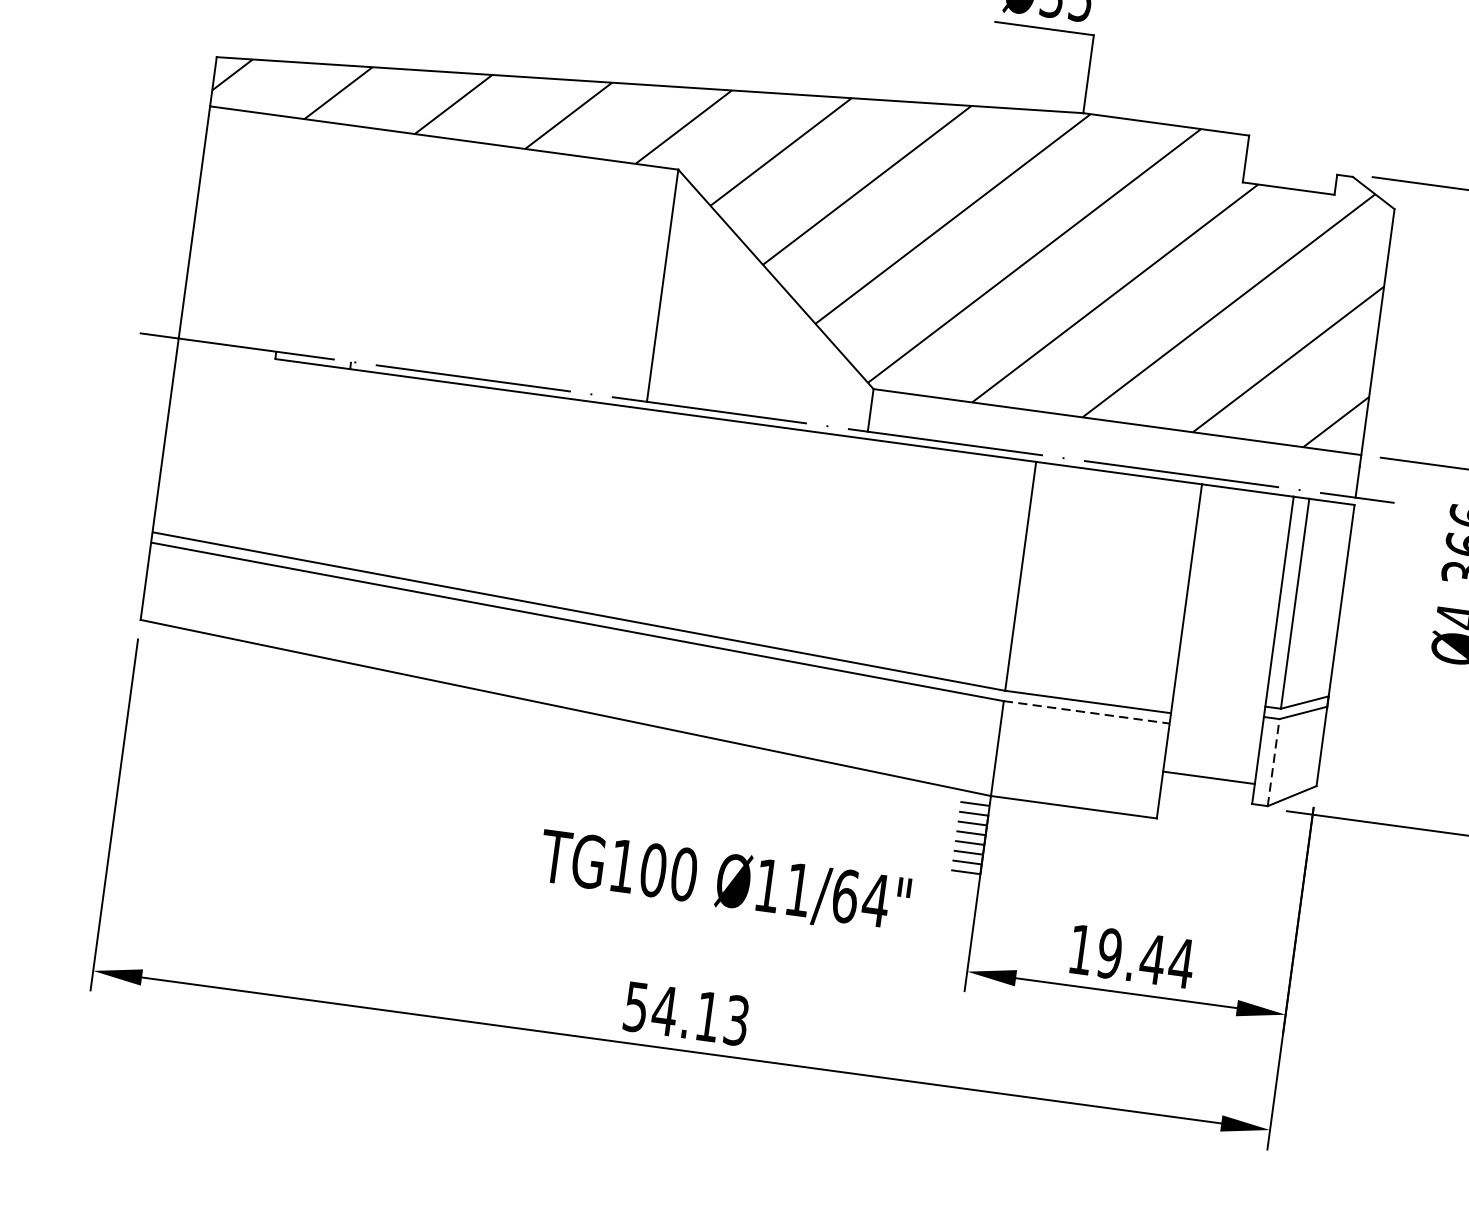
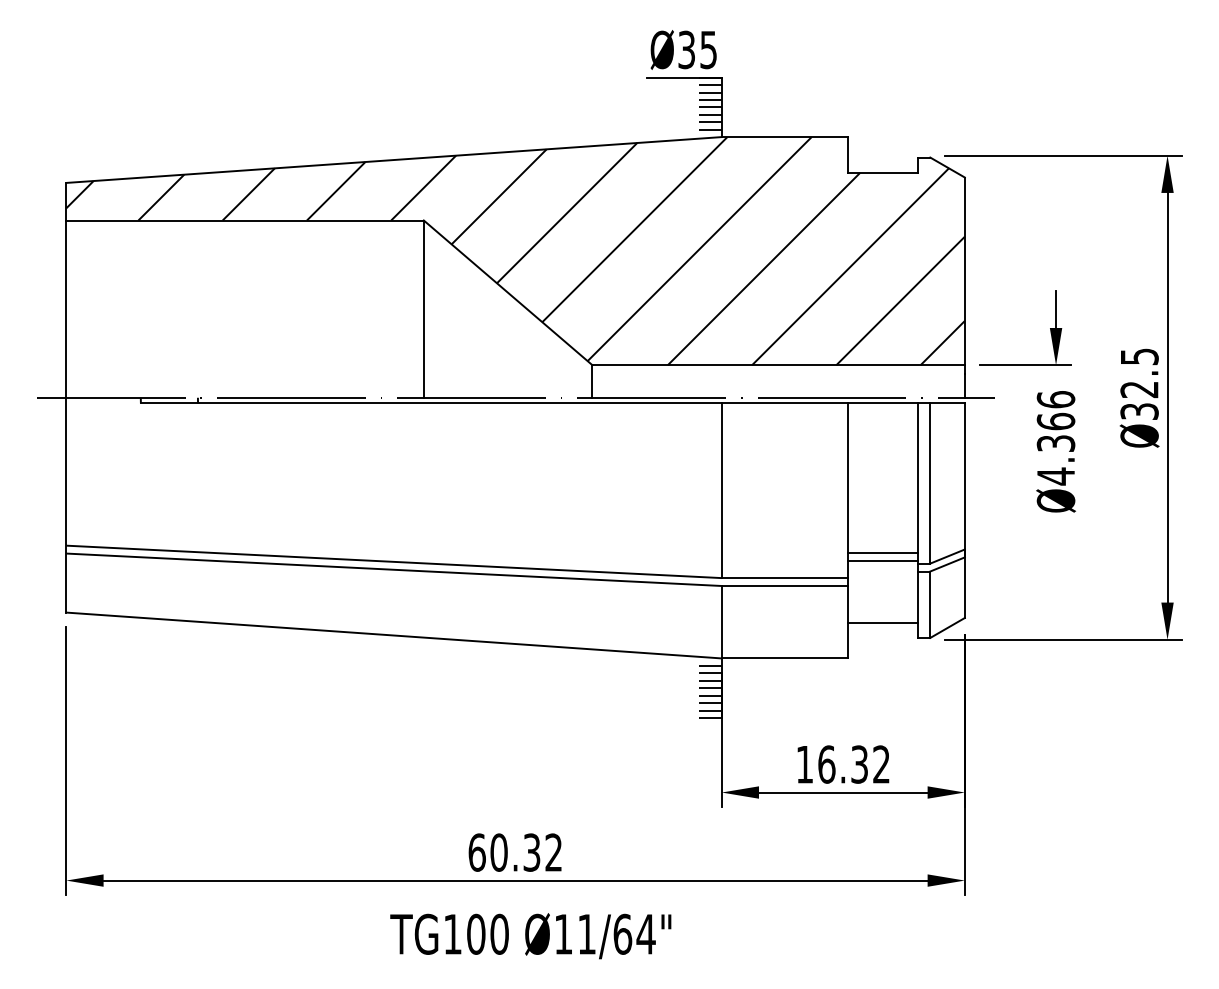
hatch: (1074, 67) -> (710, 103), added
line: (1221, 685) -> (883, 552), added
line: (1220, 696) -> (883, 560), added
line: (1087, 713) -> (785, 586), dashed -> solid
line: (1273, 762) -> (930, 604), dashed -> solid
text: (724, 882) -> (530, 936), moved
text: (1146, 958) -> (854, 764), 19.44 -> 16.32
text: (686, 1013) -> (515, 852), 54.13 -> 60.32

